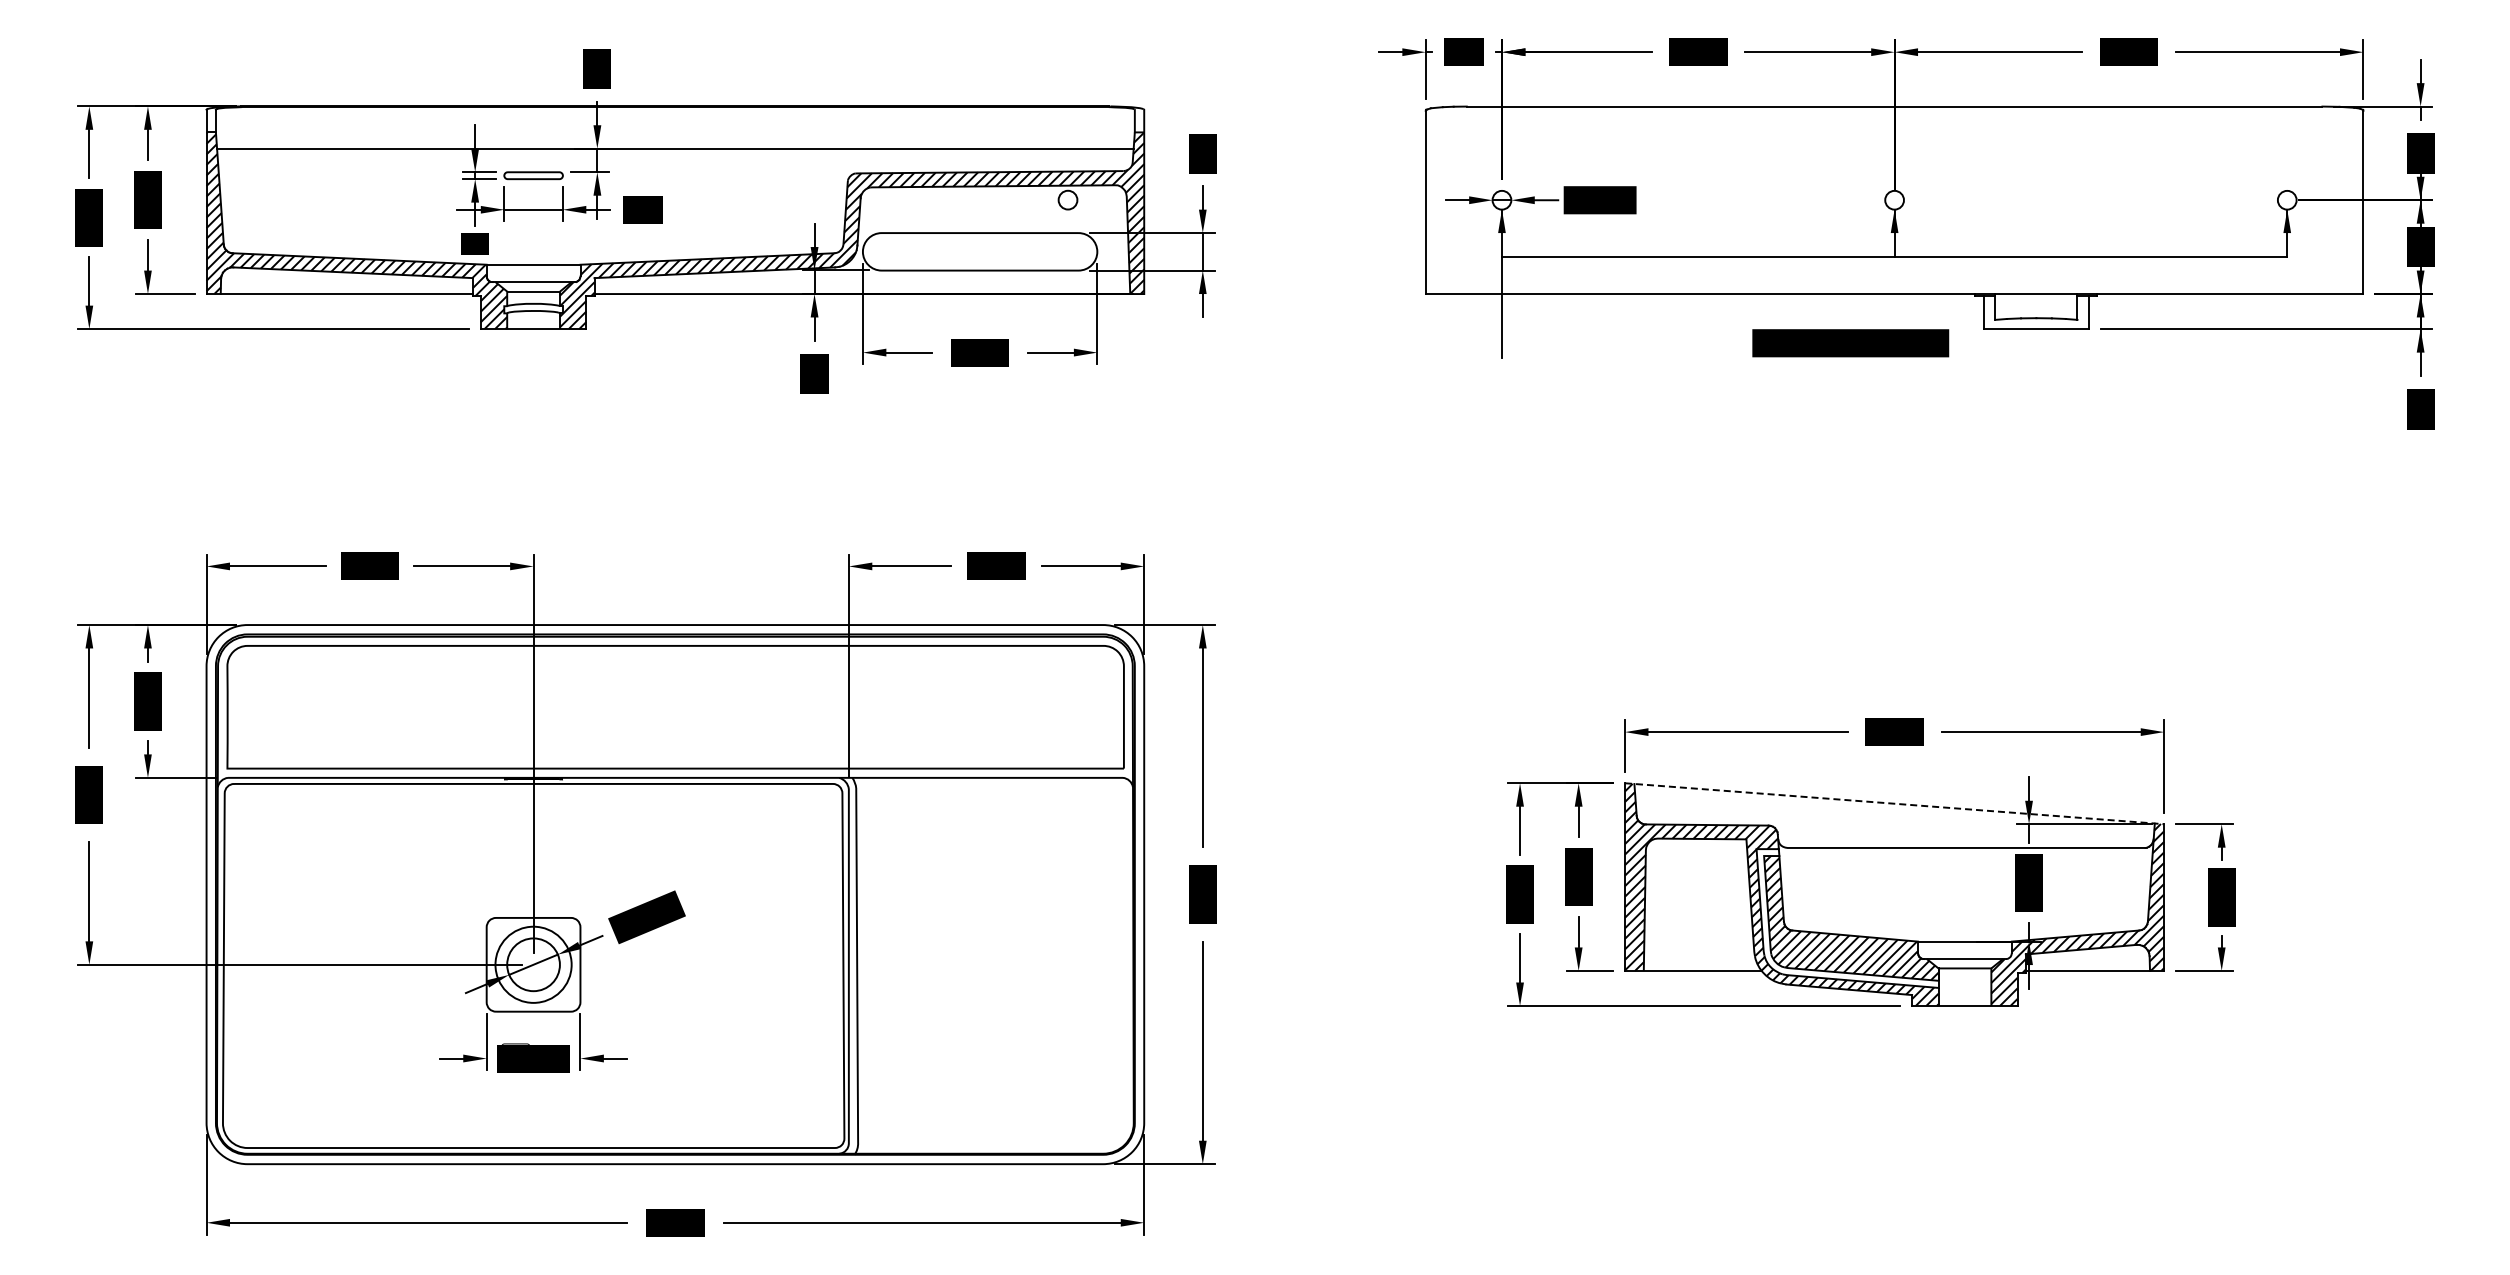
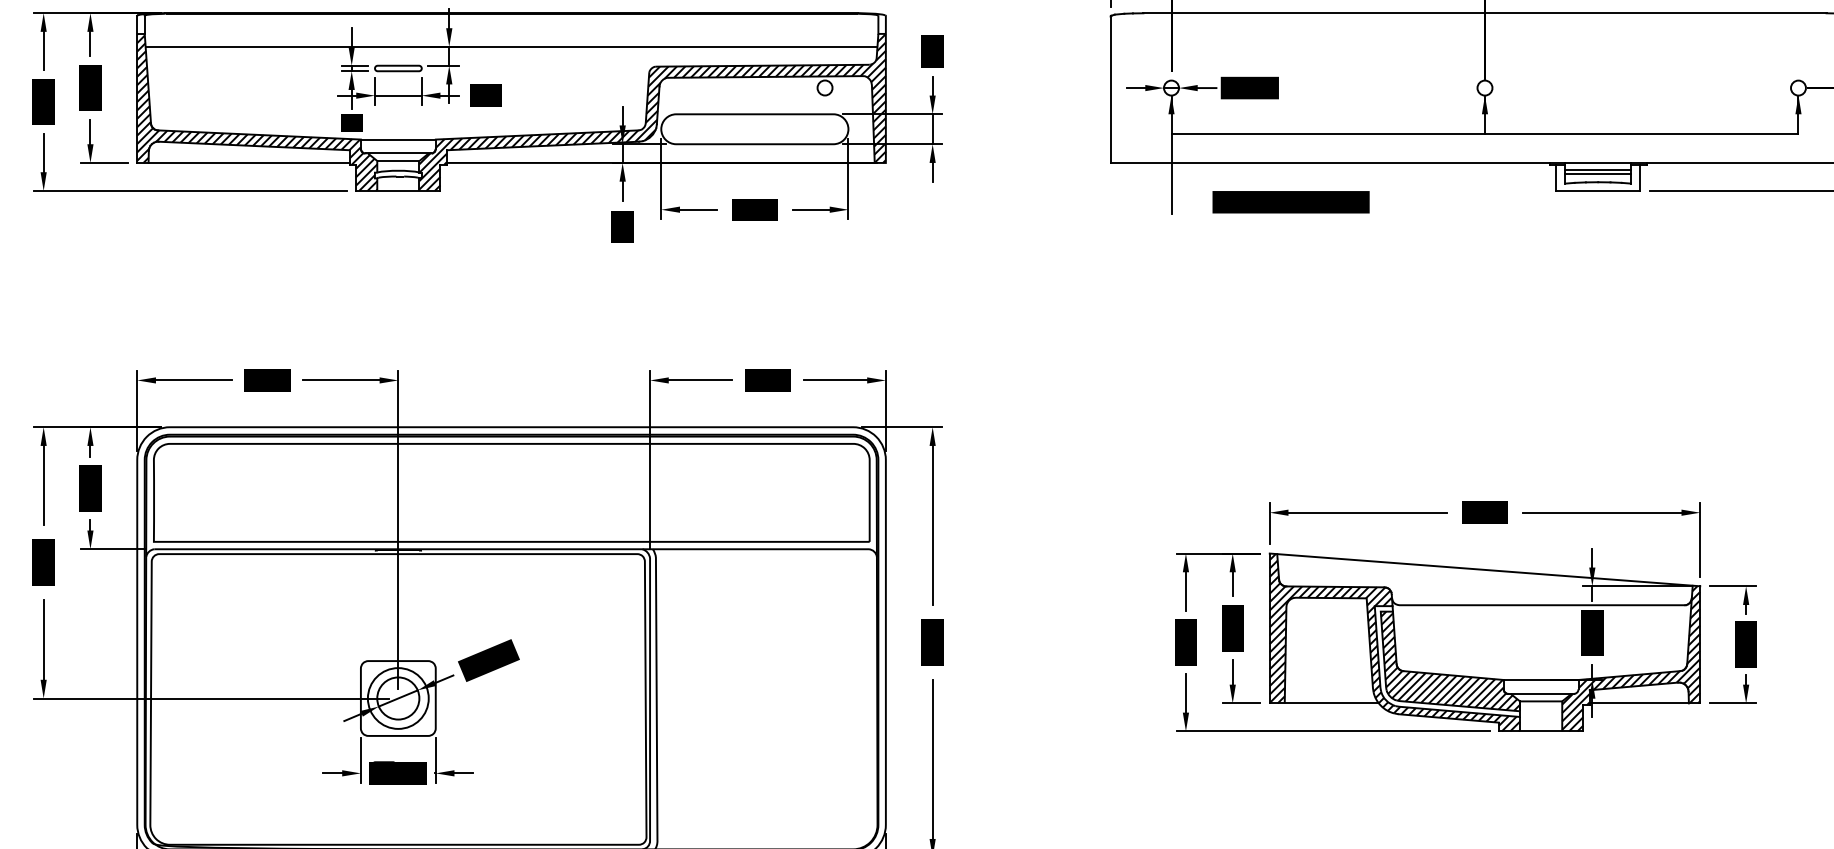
line: (2036, 302) -> (1598, 169), added
line: (2036, 307) -> (1598, 173), added
text: (1850, 343) -> (1290, 202), moved
line: (1895, 803) -> (1485, 569), dashed -> solid

